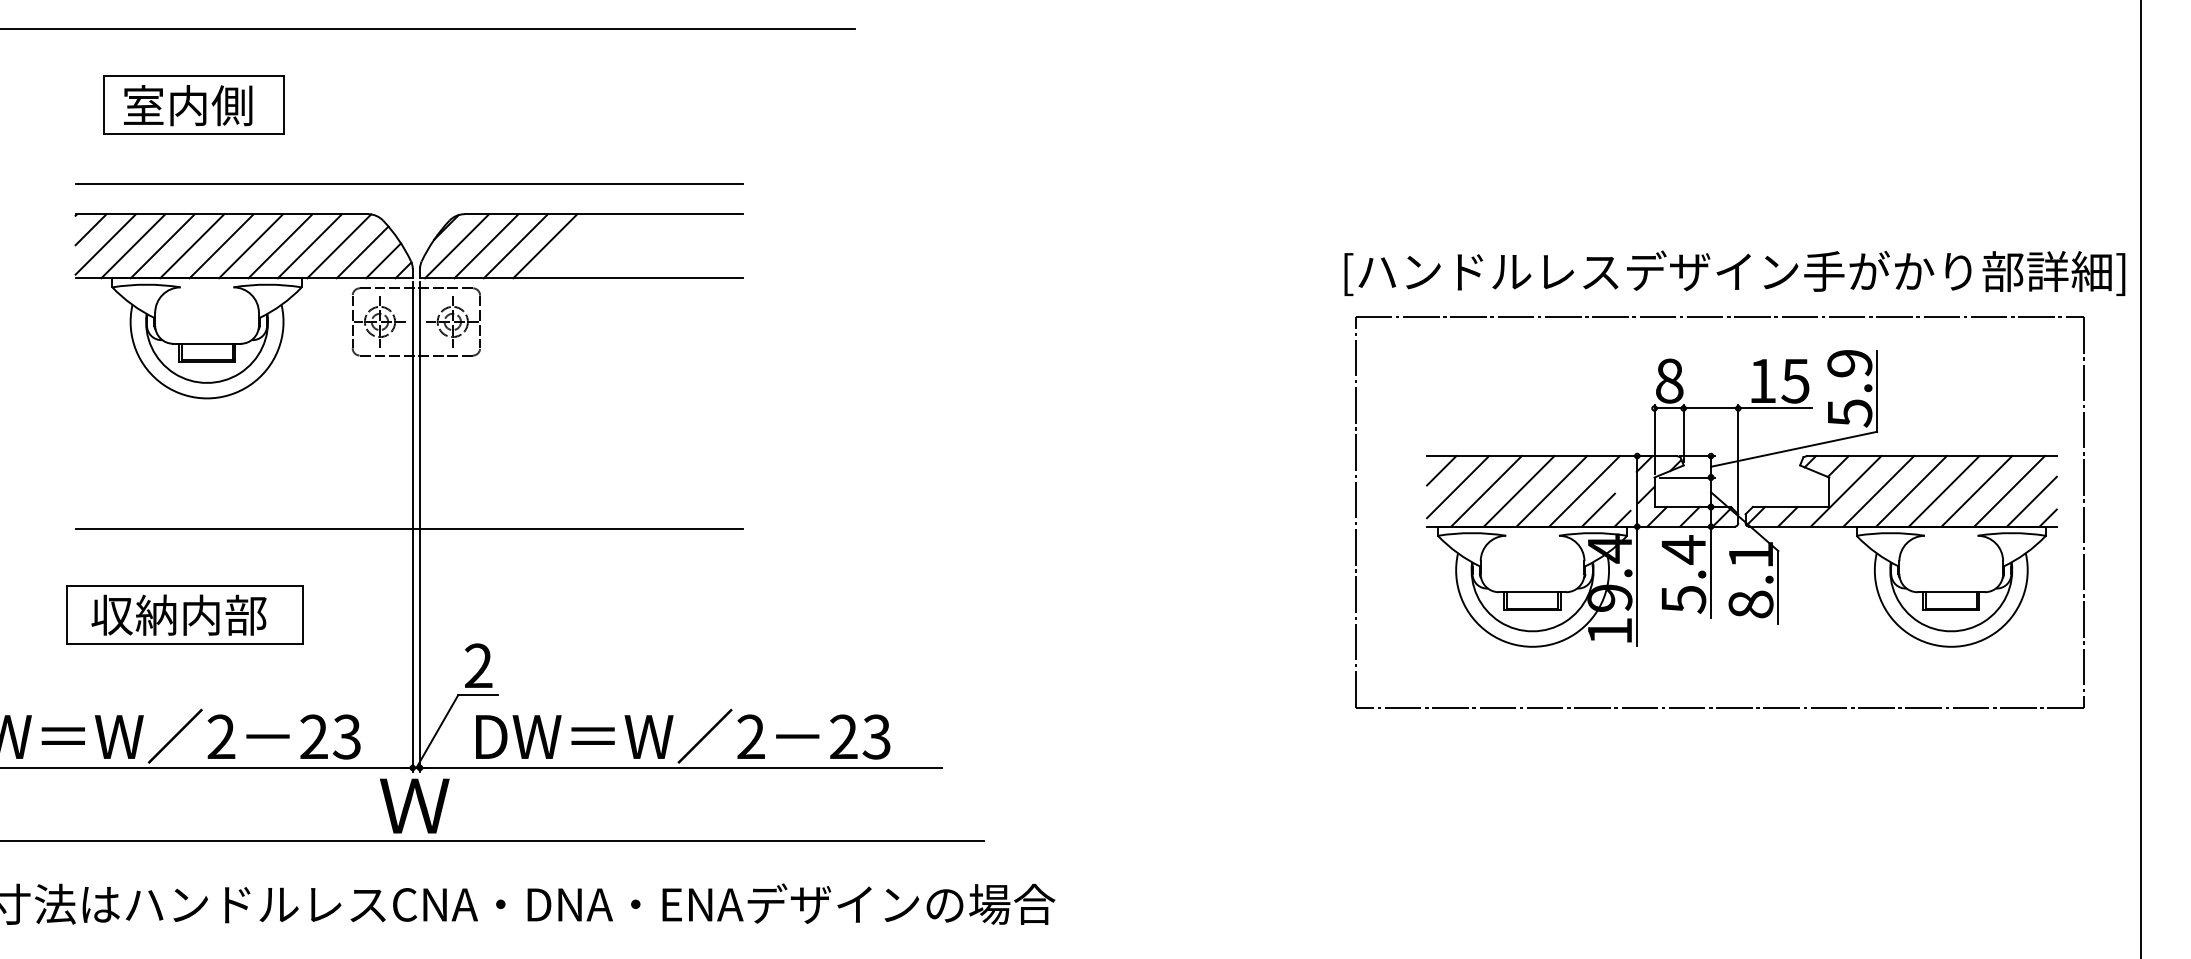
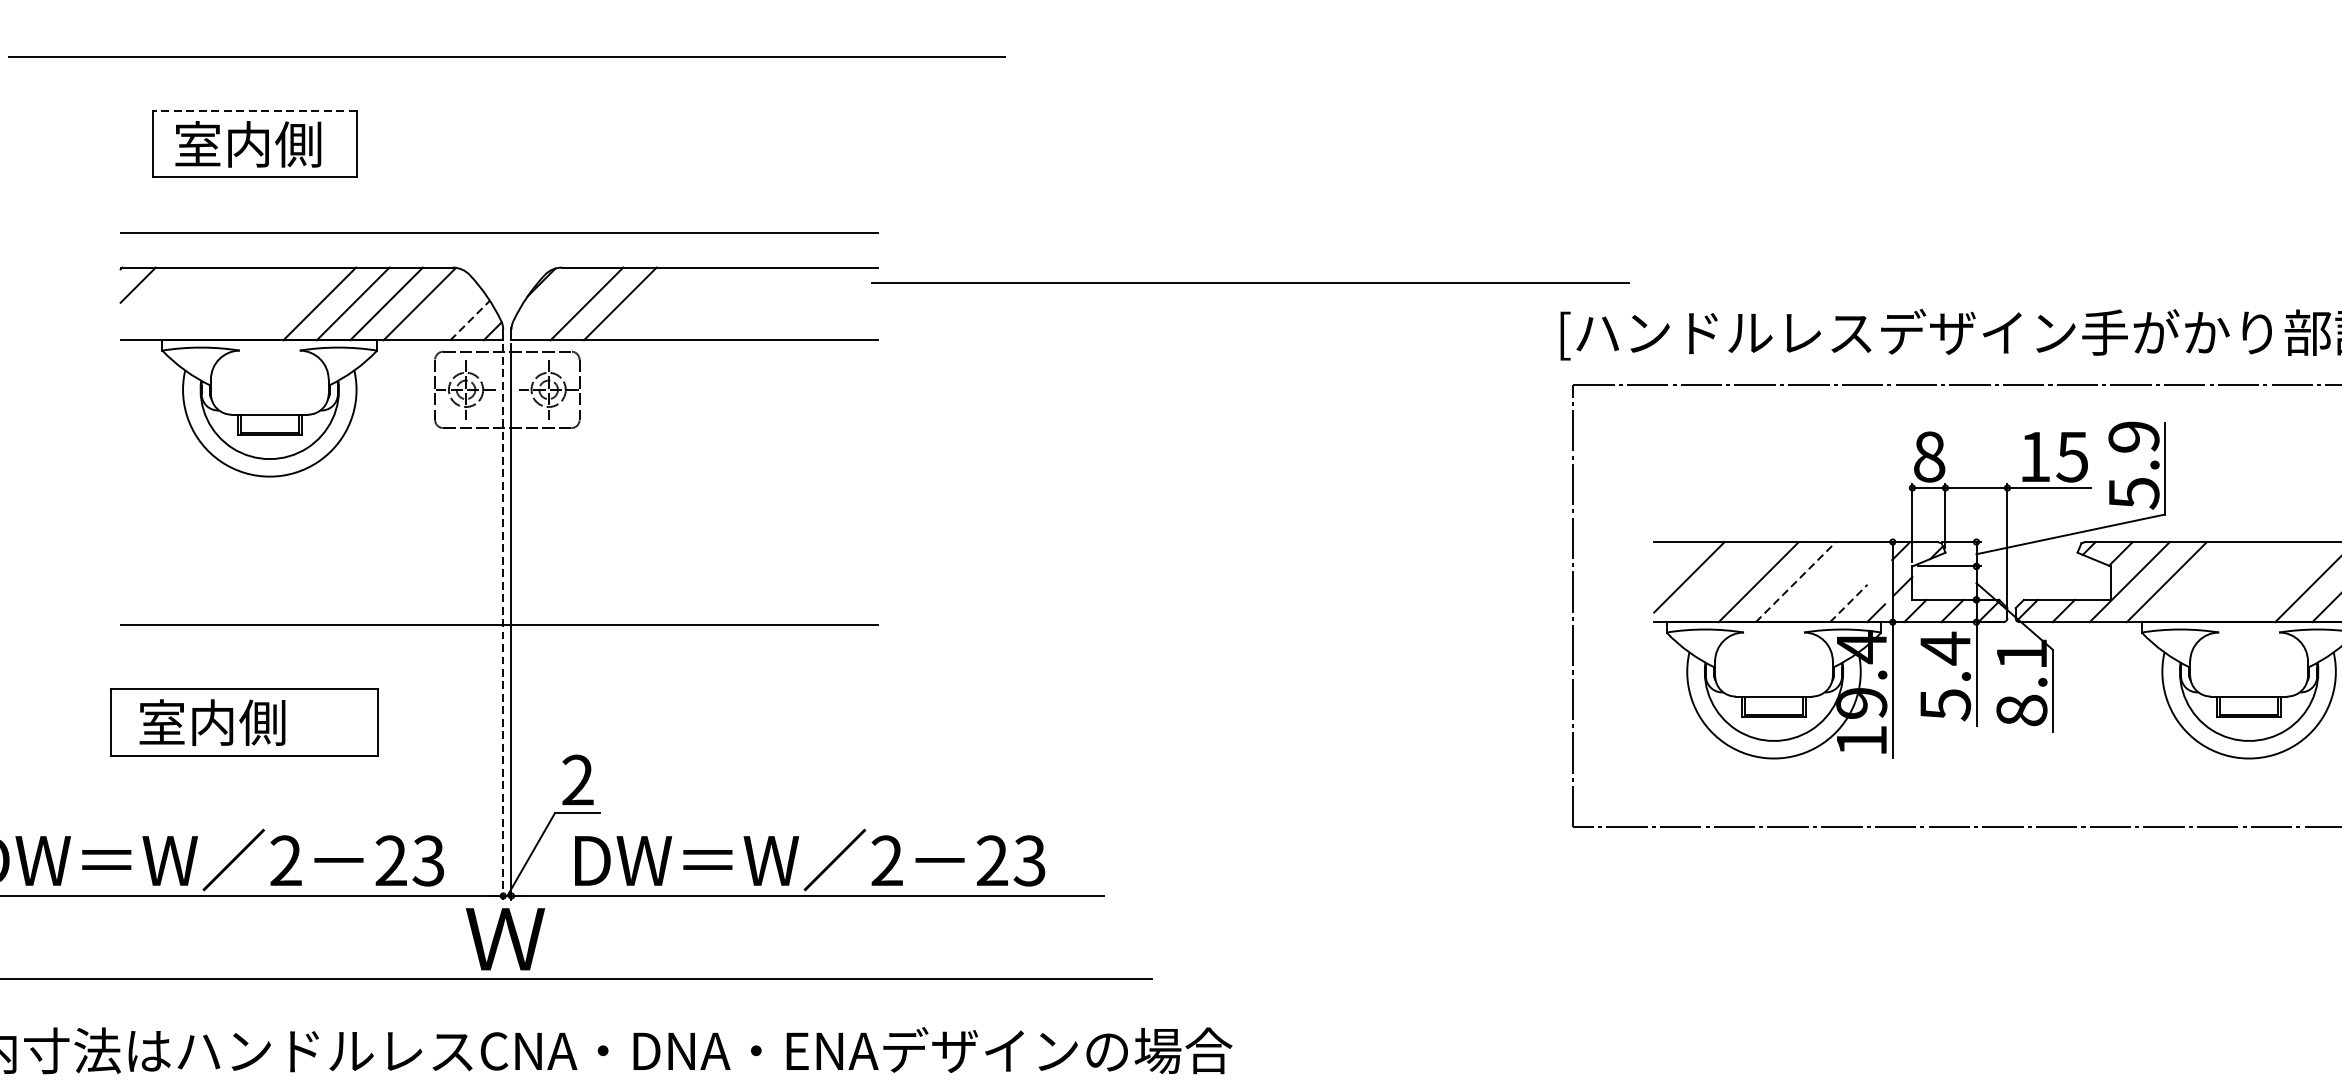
line: (193, 76) -> (254, 111), solid -> dashed
line: (1071, 227) -> (1250, 282), added
line: (105, 244) -> (154, 301), removed
line: (133, 246) -> (186, 304), removed
line: (162, 246) -> (219, 304), removed
line: (192, 246) -> (253, 304), removed
line: (221, 246) -> (286, 304), removed
line: (457, 246) -> (553, 304), removed
line: (545, 246) -> (653, 304), removed
line: (362, 252) -> (446, 311), removed
line: (383, 260) -> (470, 320), solid -> dashed
line: (1441, 470) -> (1670, 558), removed
line: (1486, 491) -> (1721, 582), removed
line: (1551, 491) -> (1795, 582), solid -> dashed
line: (1584, 491) -> (1832, 582), removed
line: (1911, 491) -> (2203, 582), removed
line: (1943, 491) -> (2240, 582), removed
line: (1976, 491) -> (2277, 582), removed
line: (1598, 509) -> (1848, 602), solid -> dashed
line: (412, 526) -> (502, 621), solid -> dashed
text: (178, 614) -> (237, 721), 収納内部 -> 室内側

